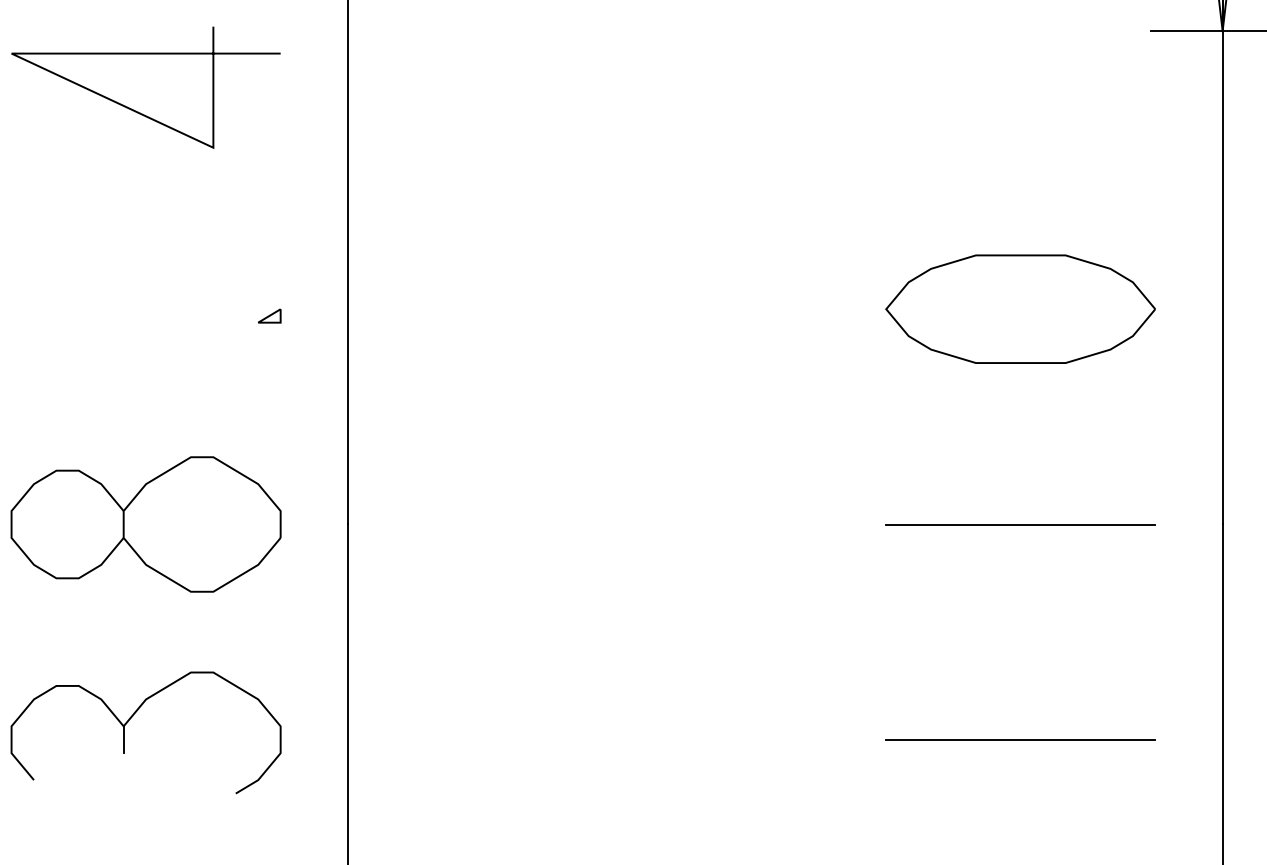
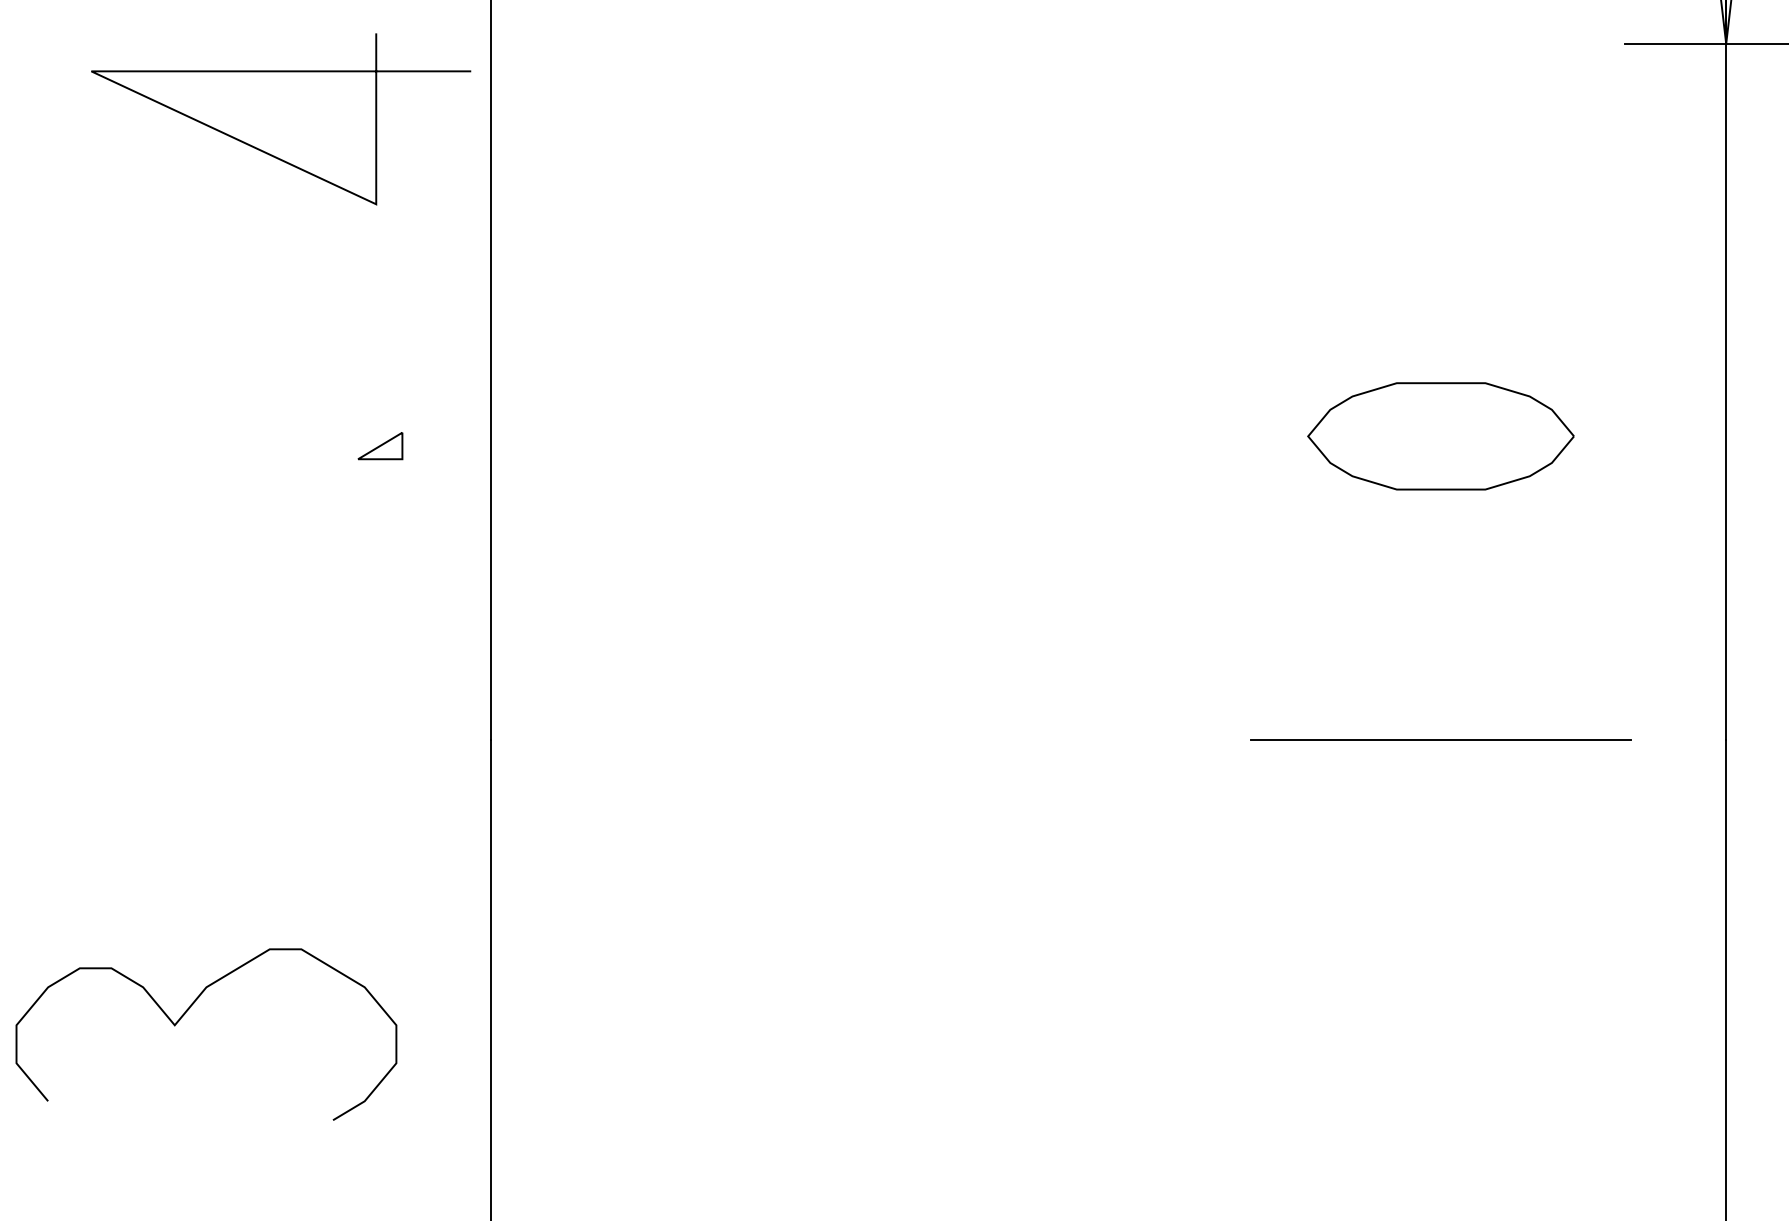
line: (134, 109) -> (264, 150), moved
part: (1020, 308) -> (1440, 435), size x0.7
part: (269, 315) -> (380, 445), size x1.4
part: (145, 524) -> (205, 740), removed
line: (123, 739) -> (174, 1043), removed
line: (1020, 739) -> (1440, 1043), removed

